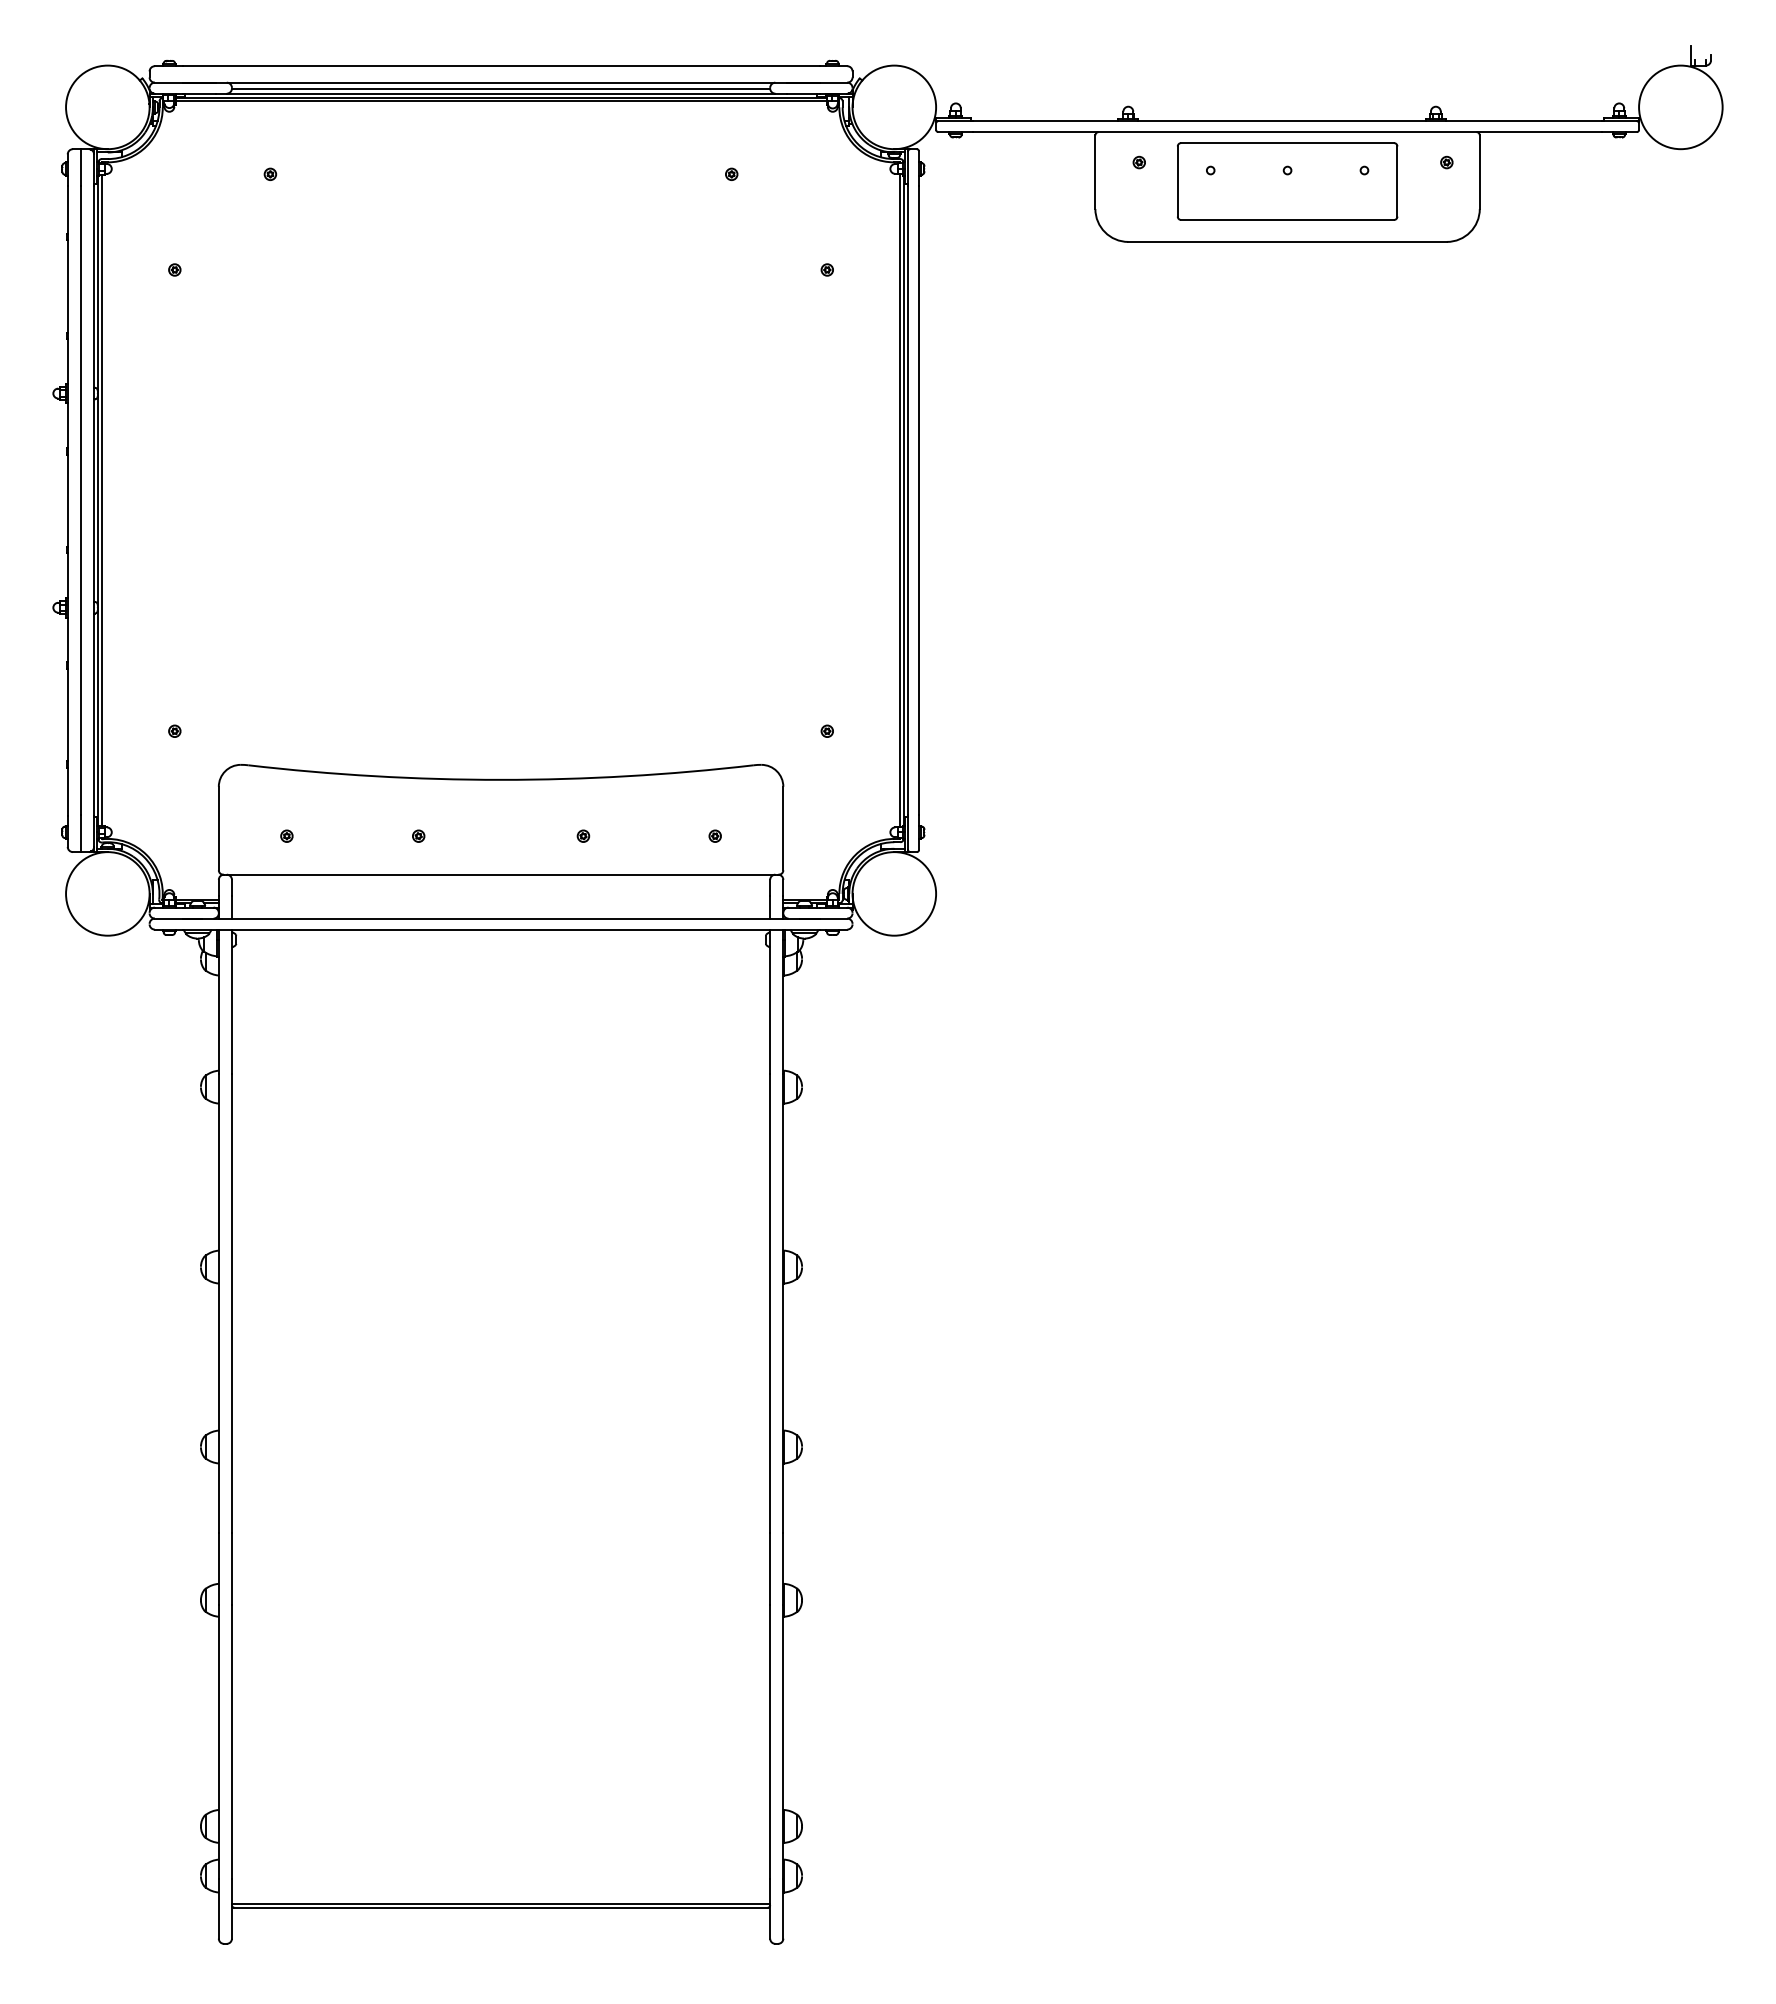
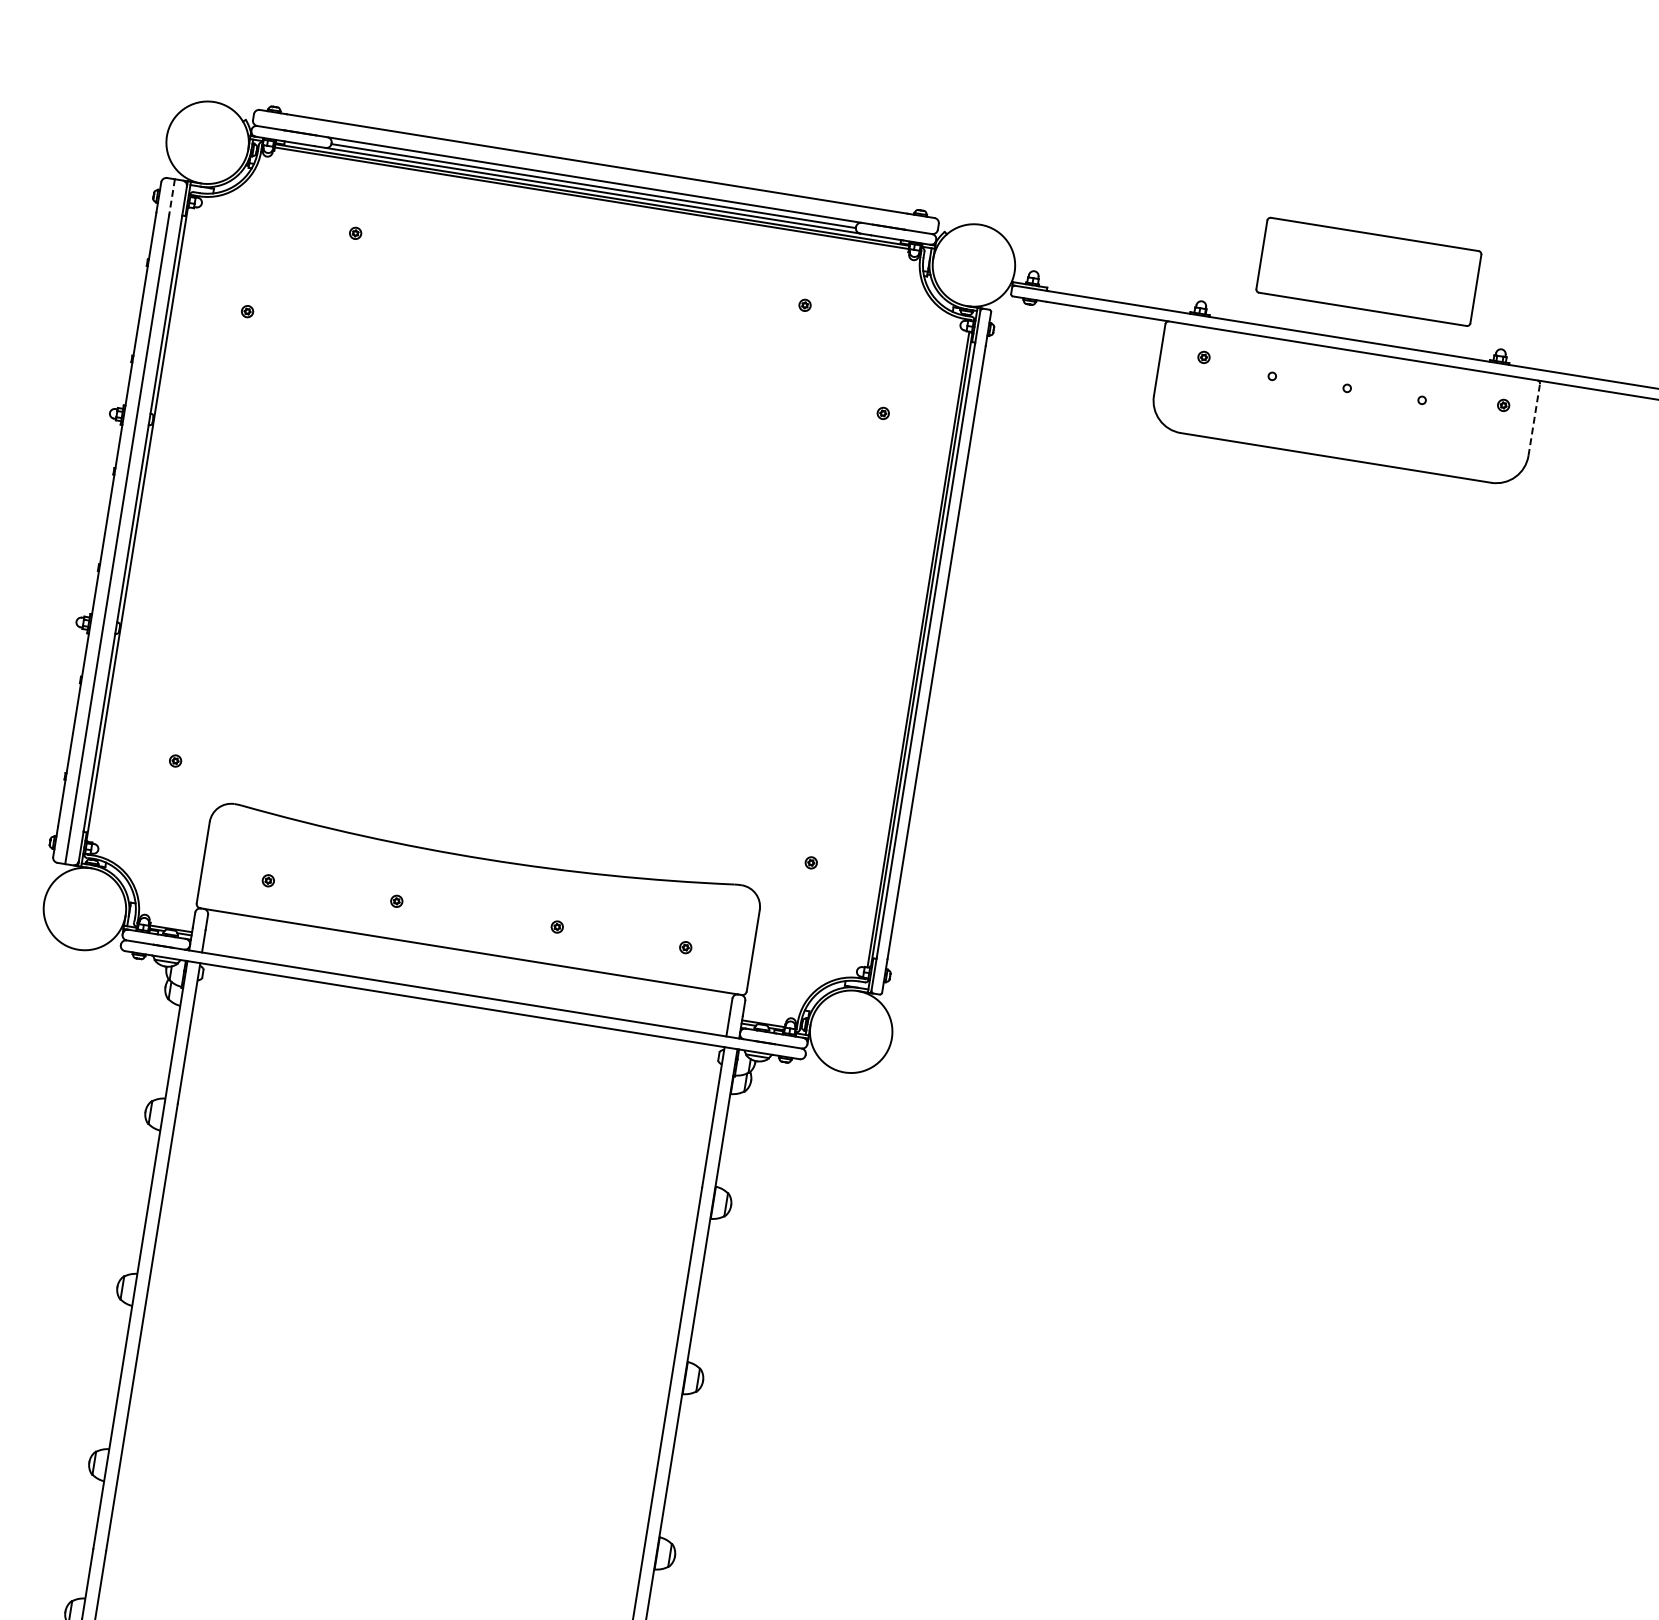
line: (80, 168) -> (171, 198), solid -> dashed
line: (1479, 172) -> (1533, 420), solid -> dashed
part: (1287, 181) -> (1368, 271), moved
line: (101, 500) -> (140, 524), removed

